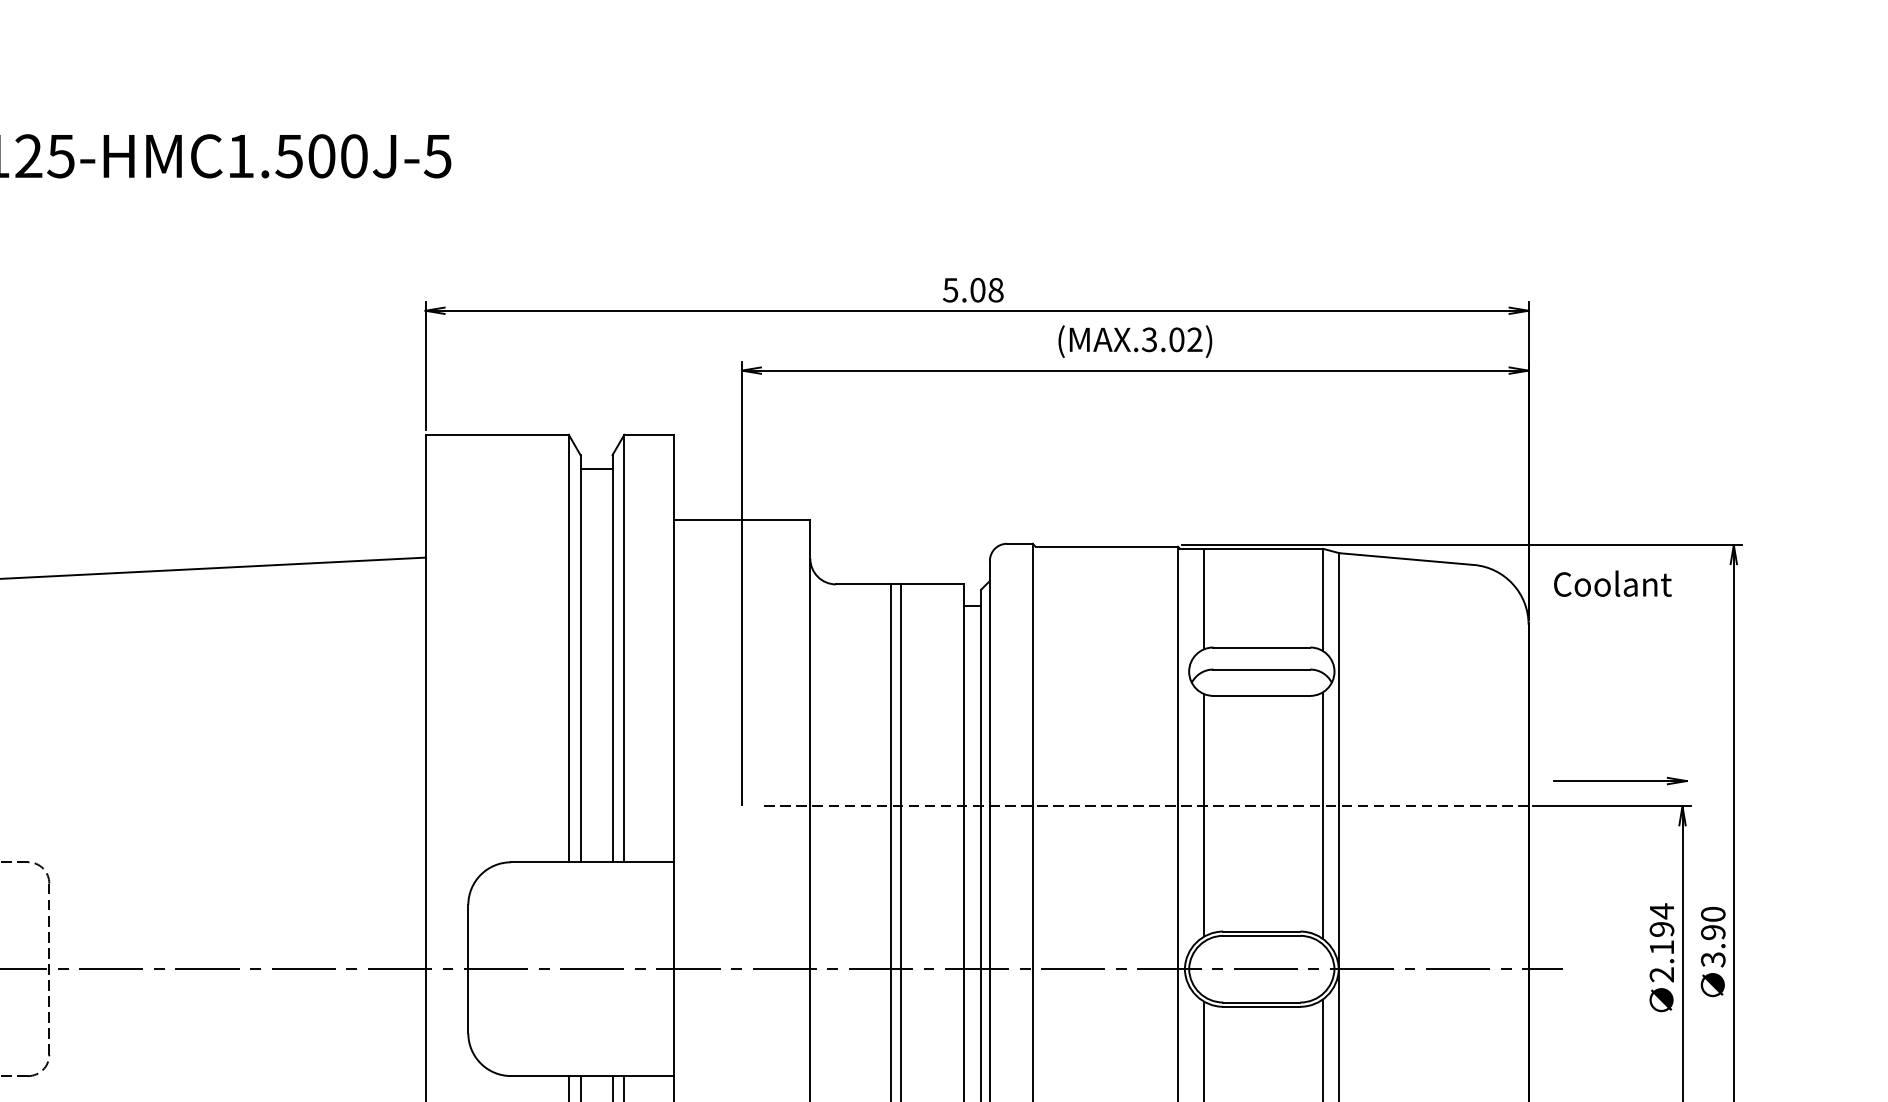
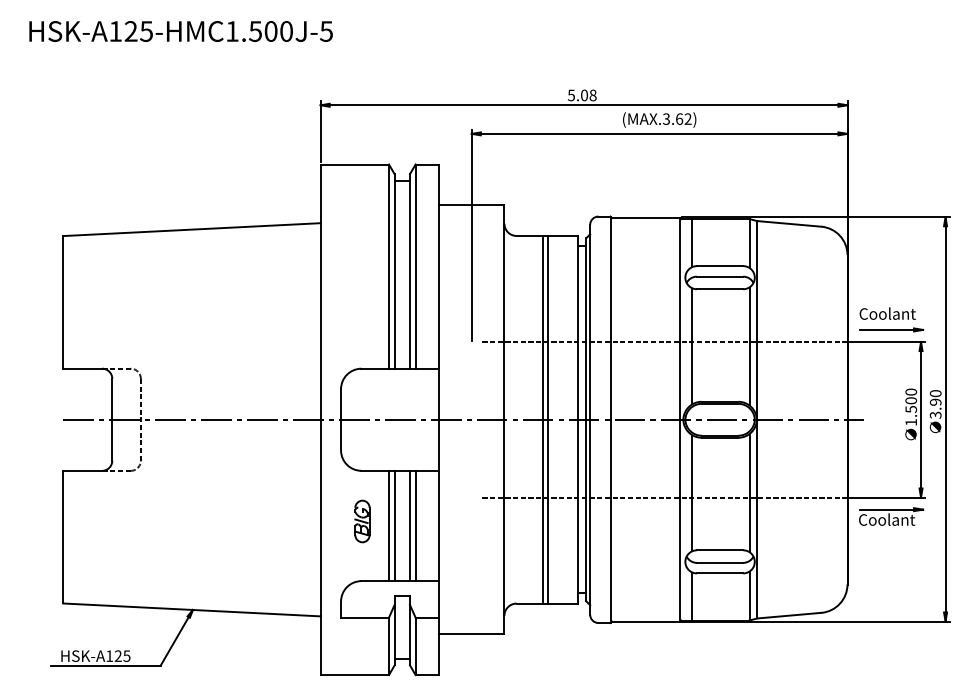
text: (1176, 338) -> (679, 118), (MAX.3.02) -> (MAX.3.62)
text: (1612, 583) -> (887, 313), moved
text: (1662, 941) -> (911, 406), 2.194 -> 1.500

